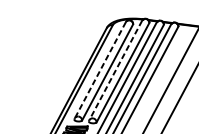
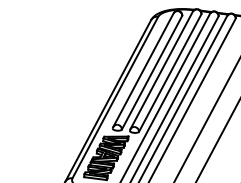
line: (100, 70) -> (143, 70), dashed -> solid
line: (115, 70) -> (161, 70), dashed -> solid

